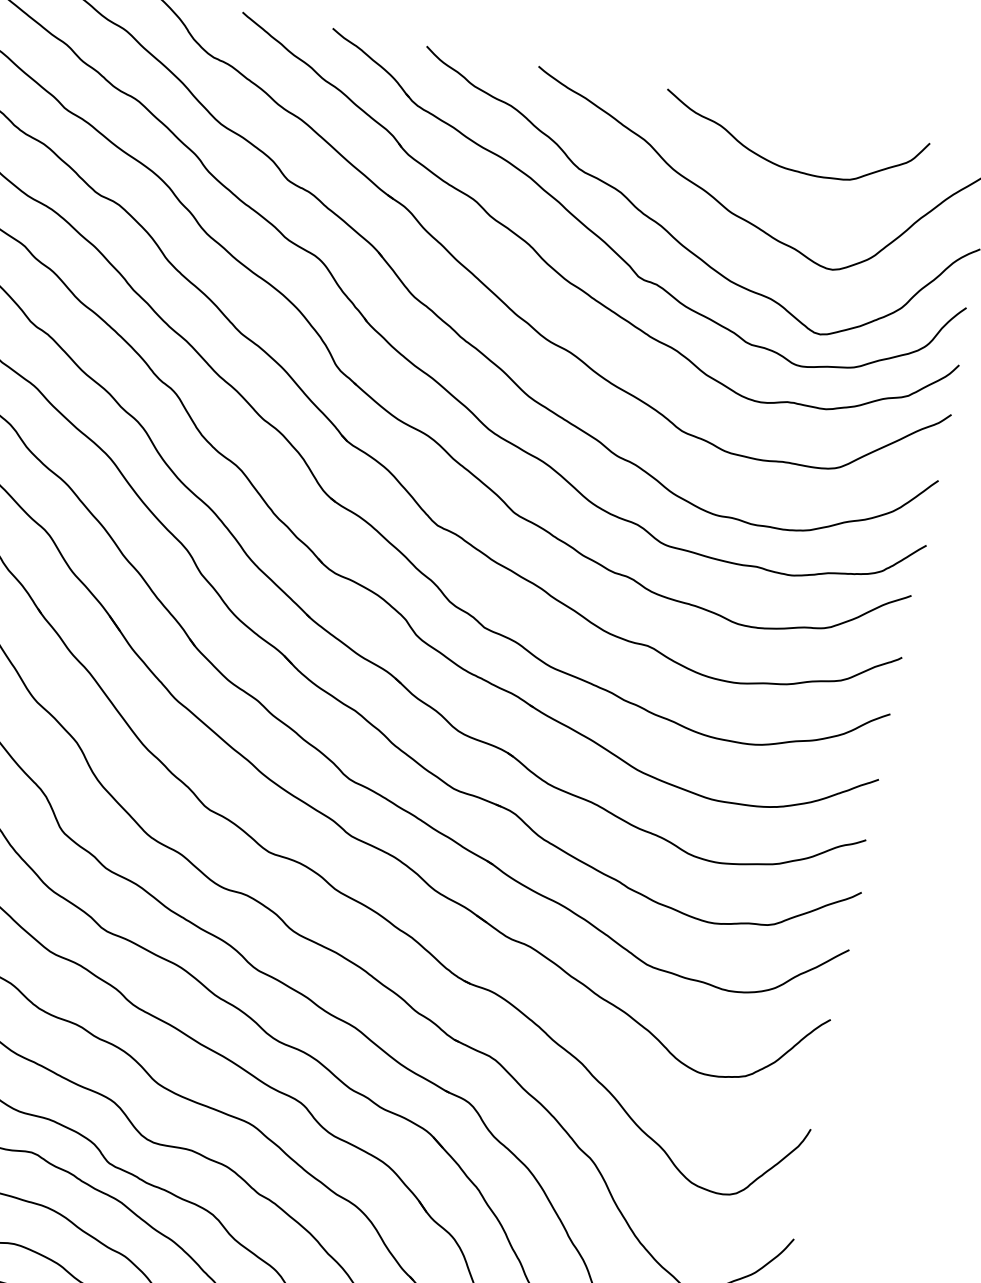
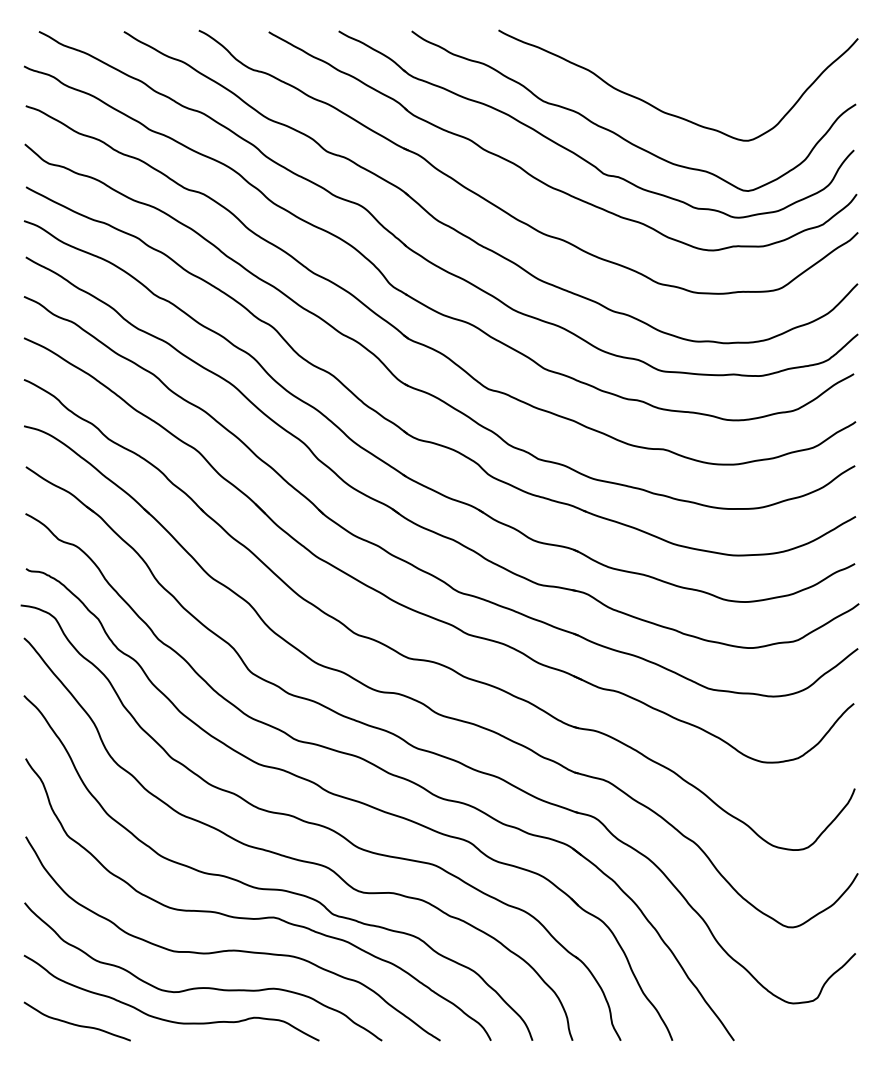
curve: (781, 164) -> (694, 69), removed

